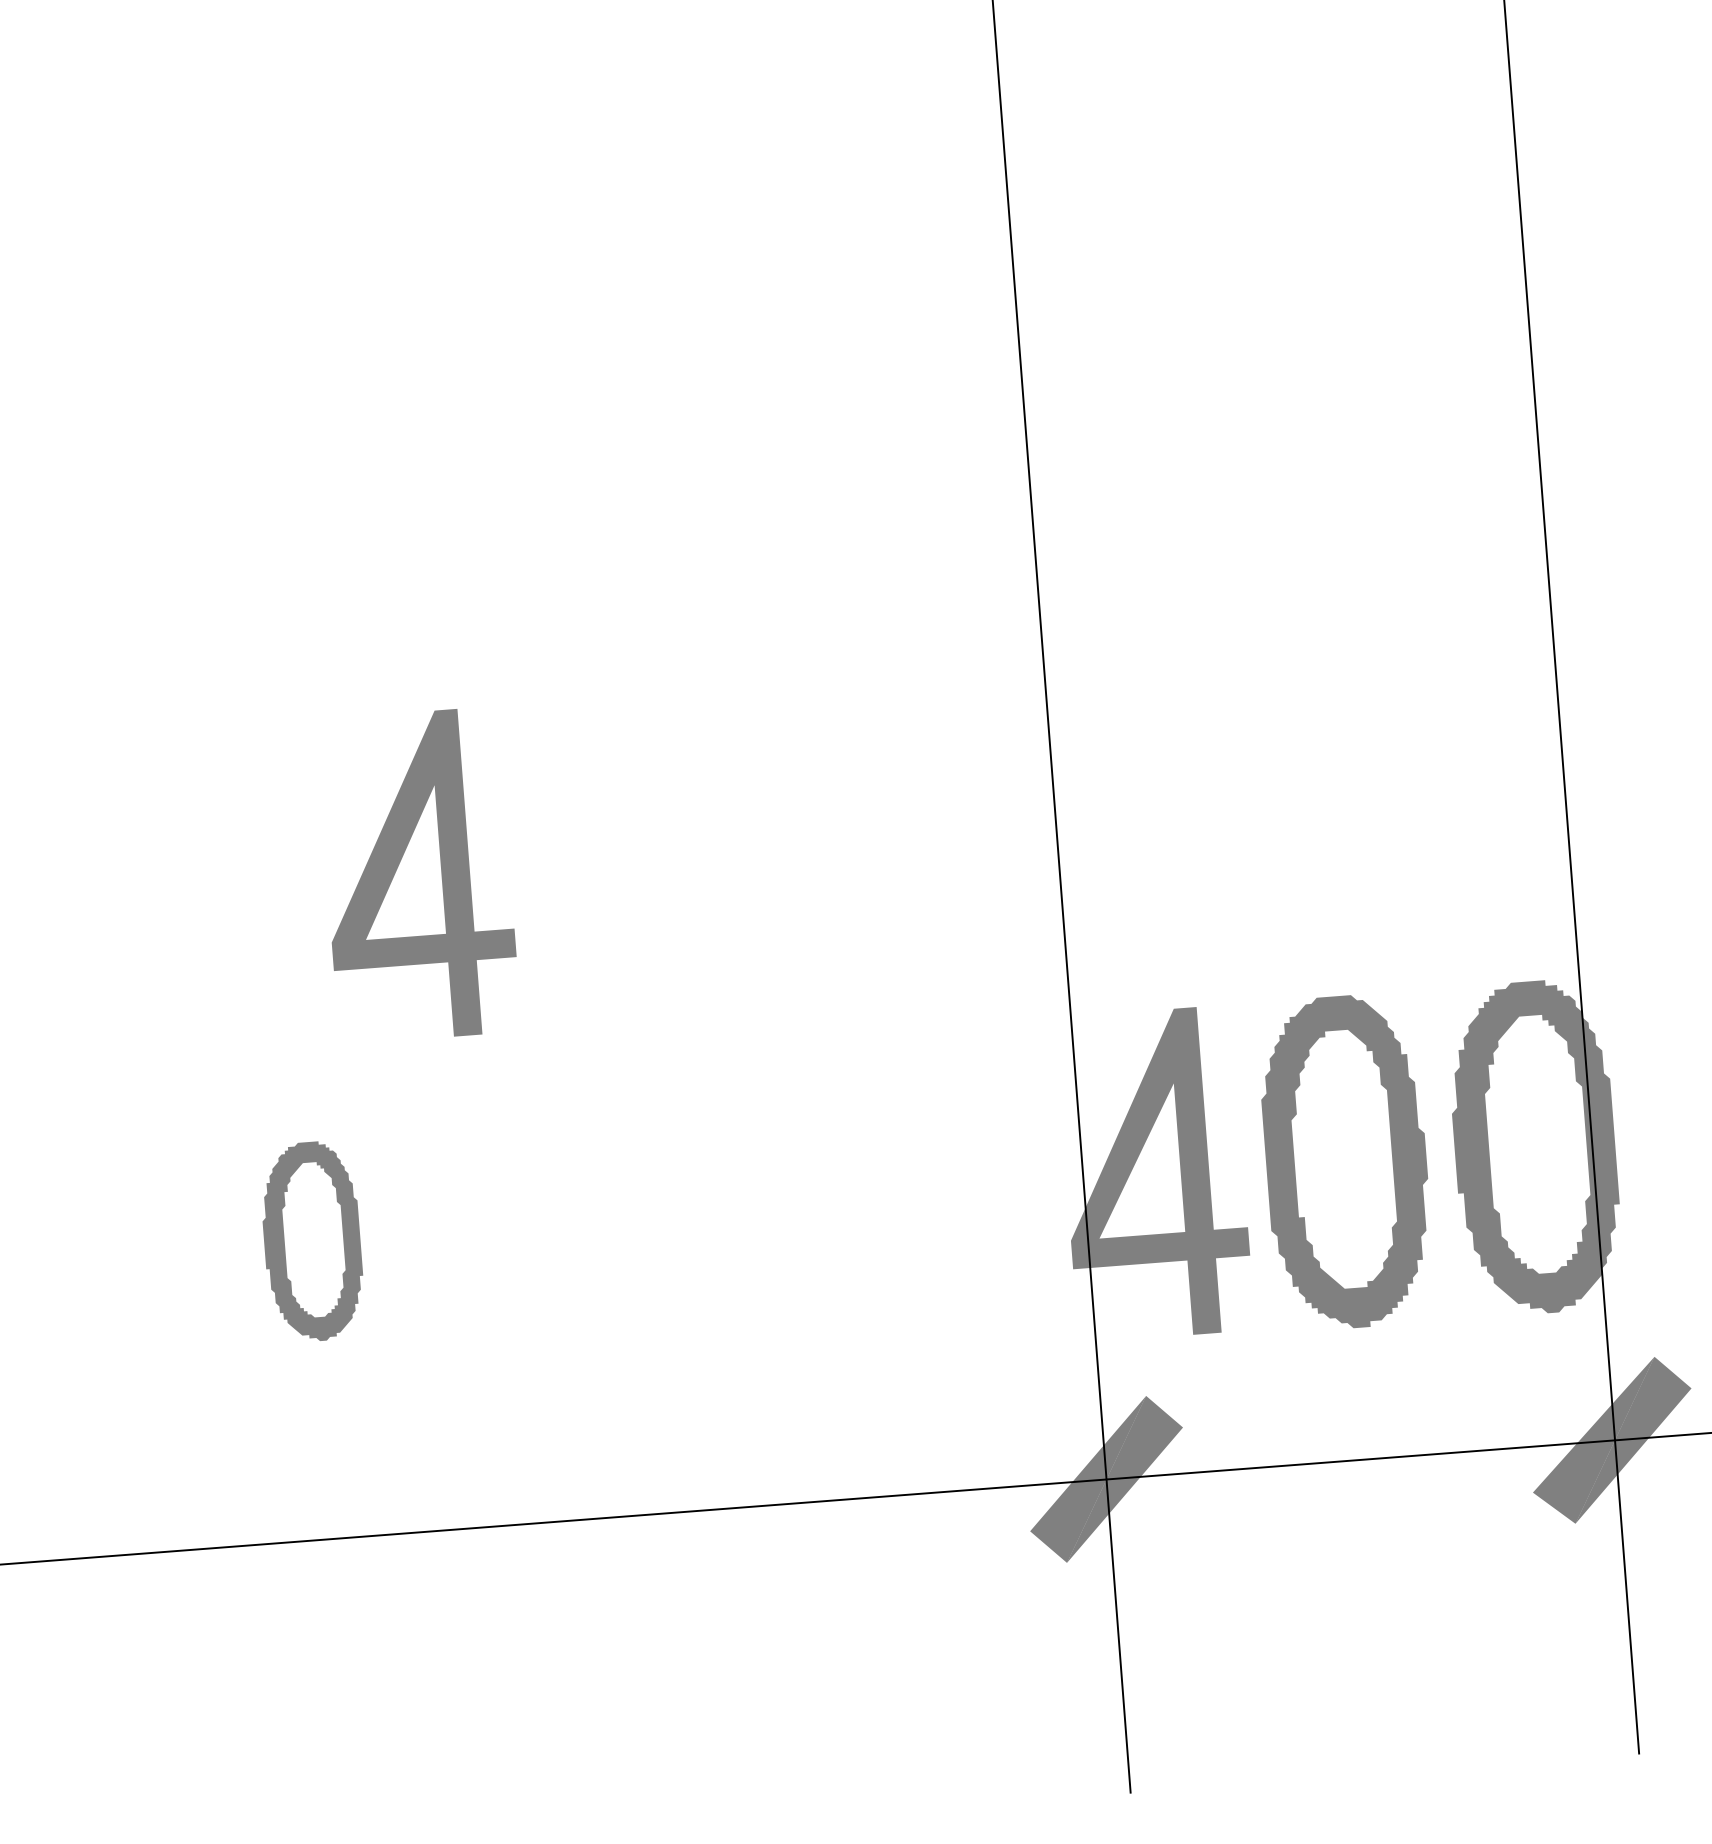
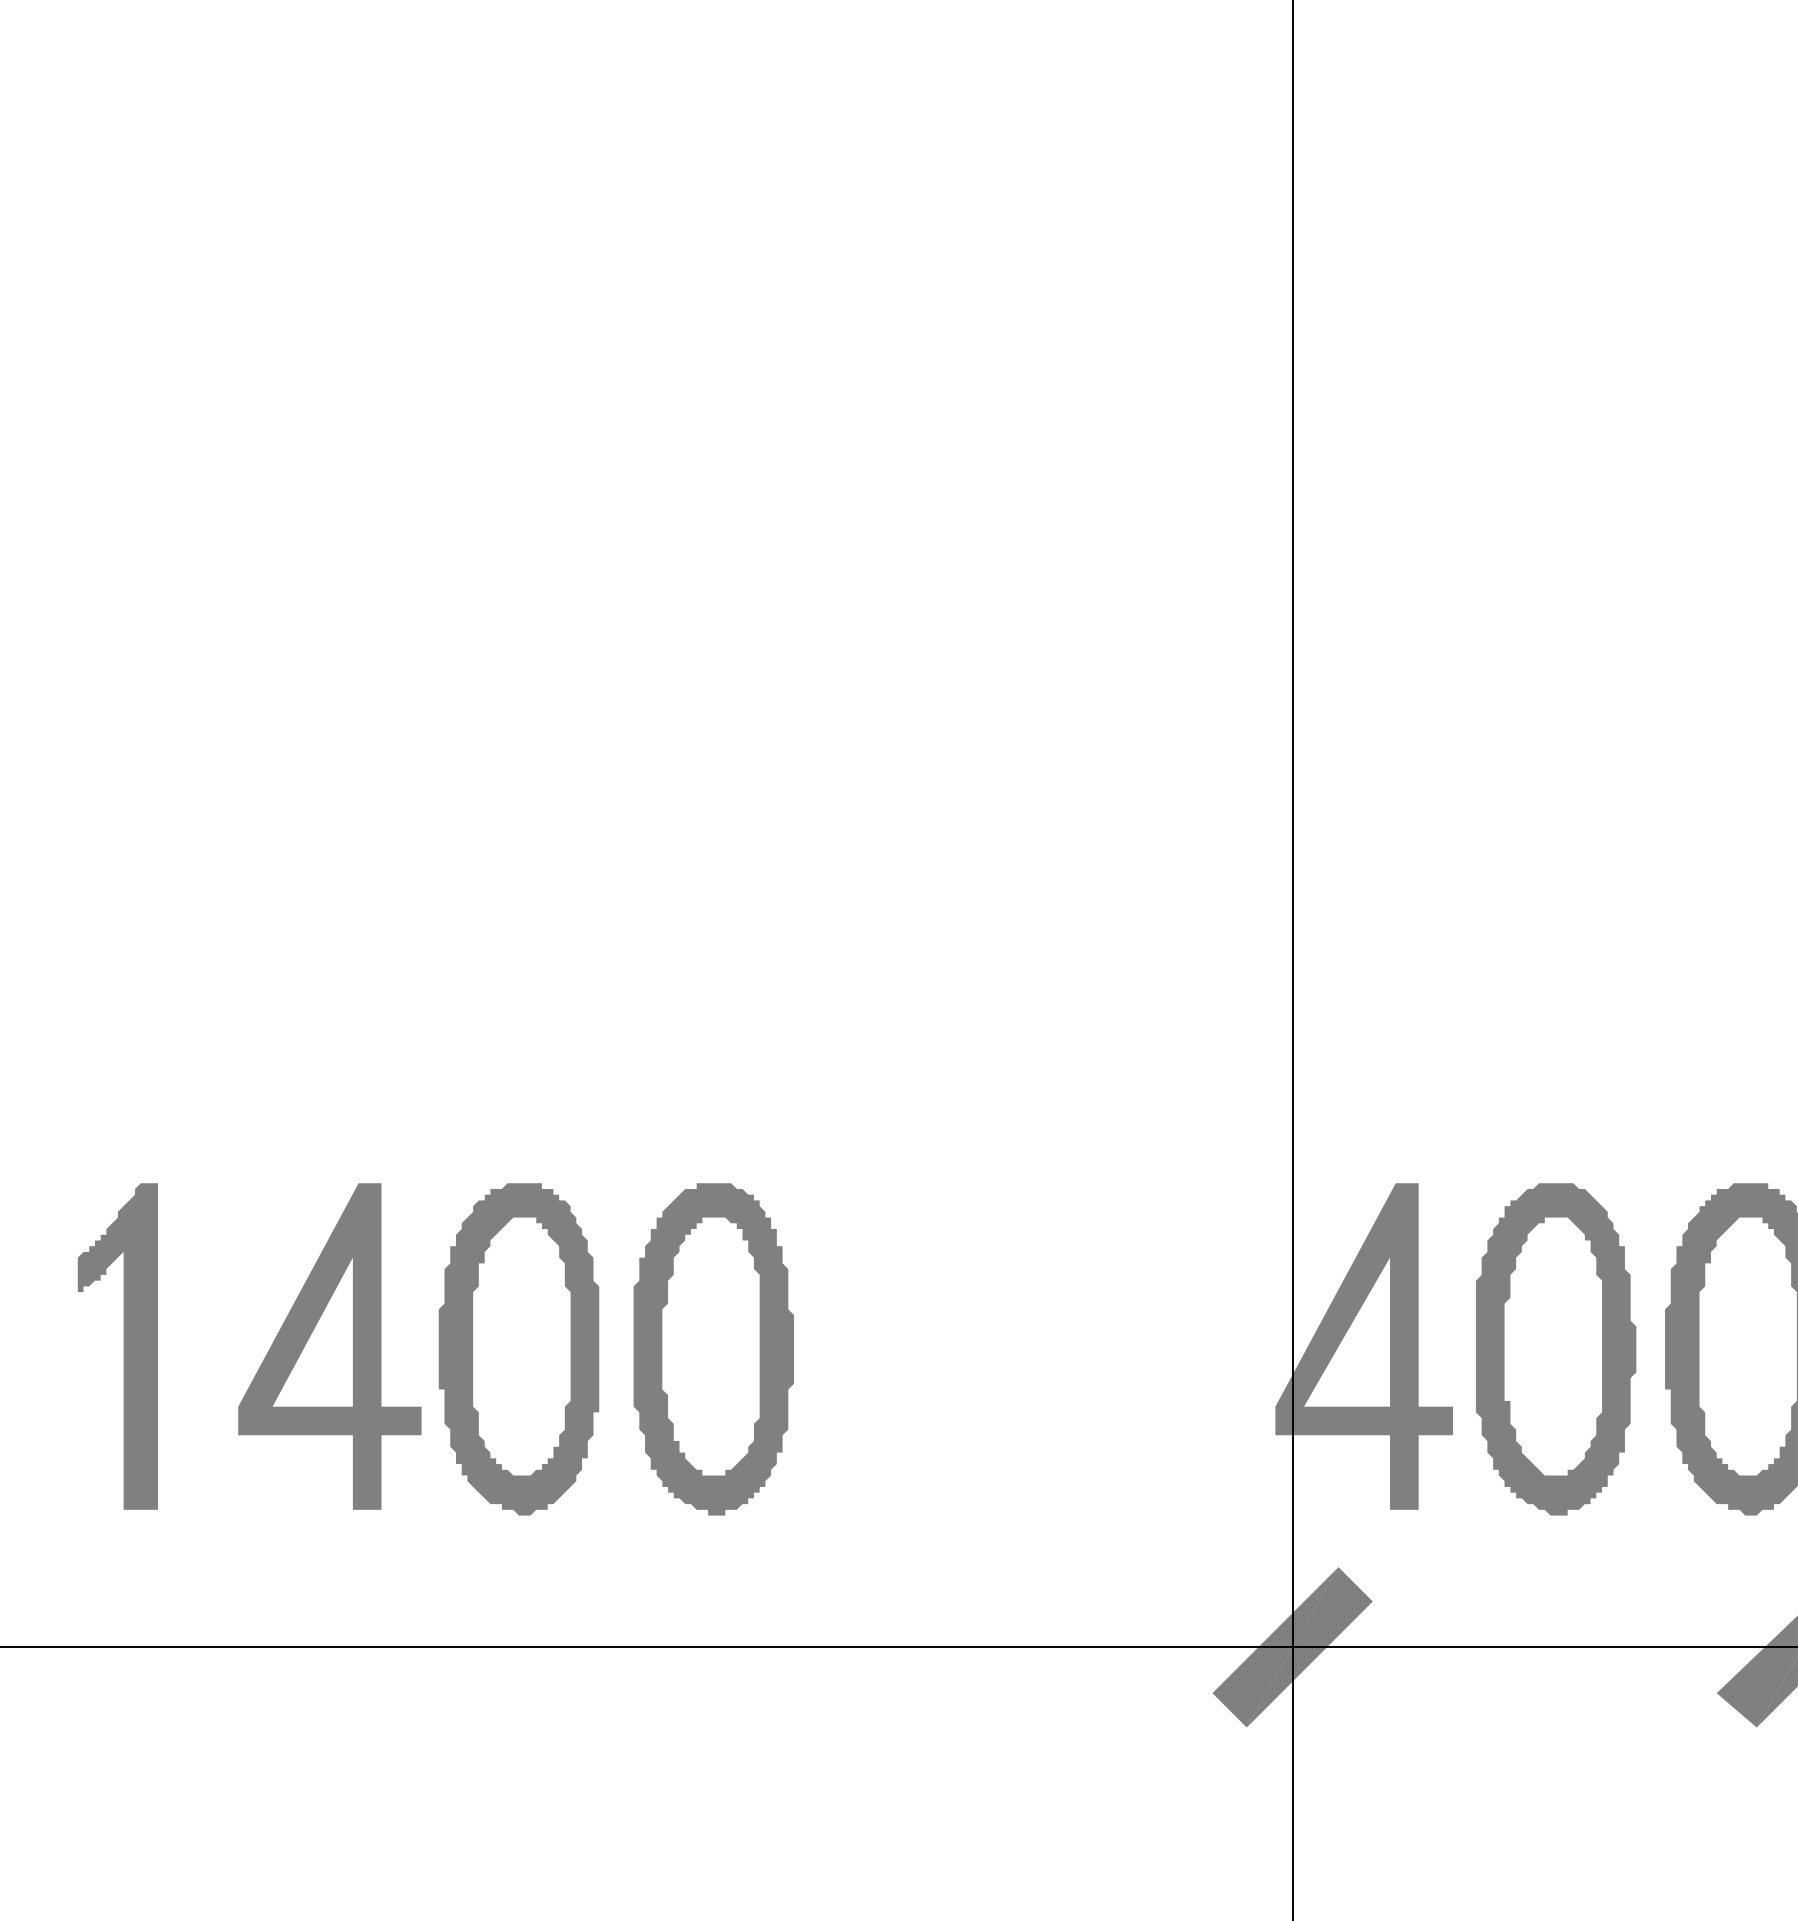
part: (418, 875) -> (329, 1346), moved
part: (506, 1226) -> (713, 1349), added
part: (311, 1241) -> (518, 1349), size x1.67

